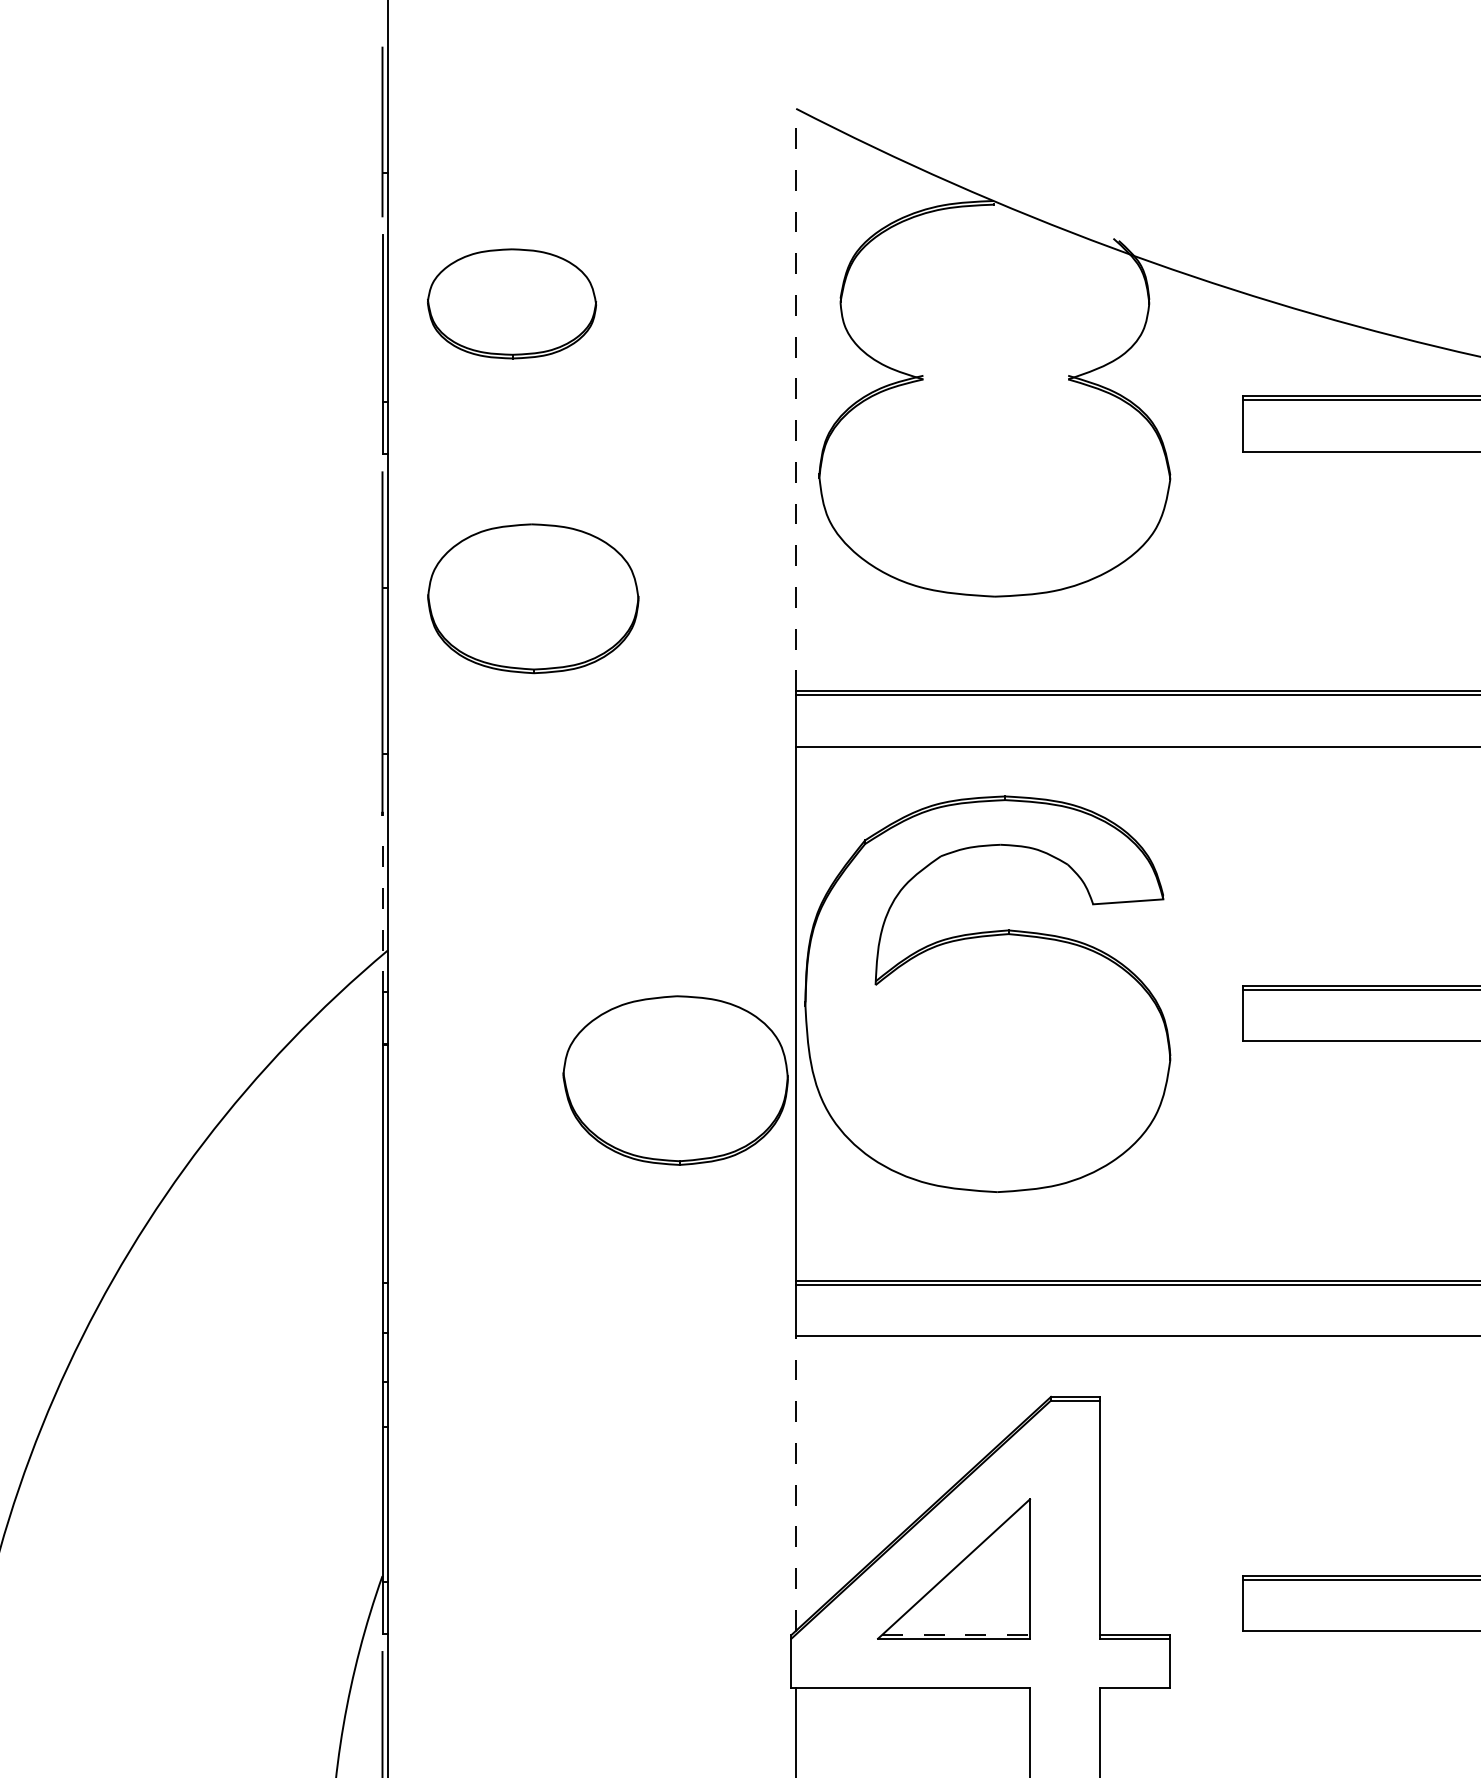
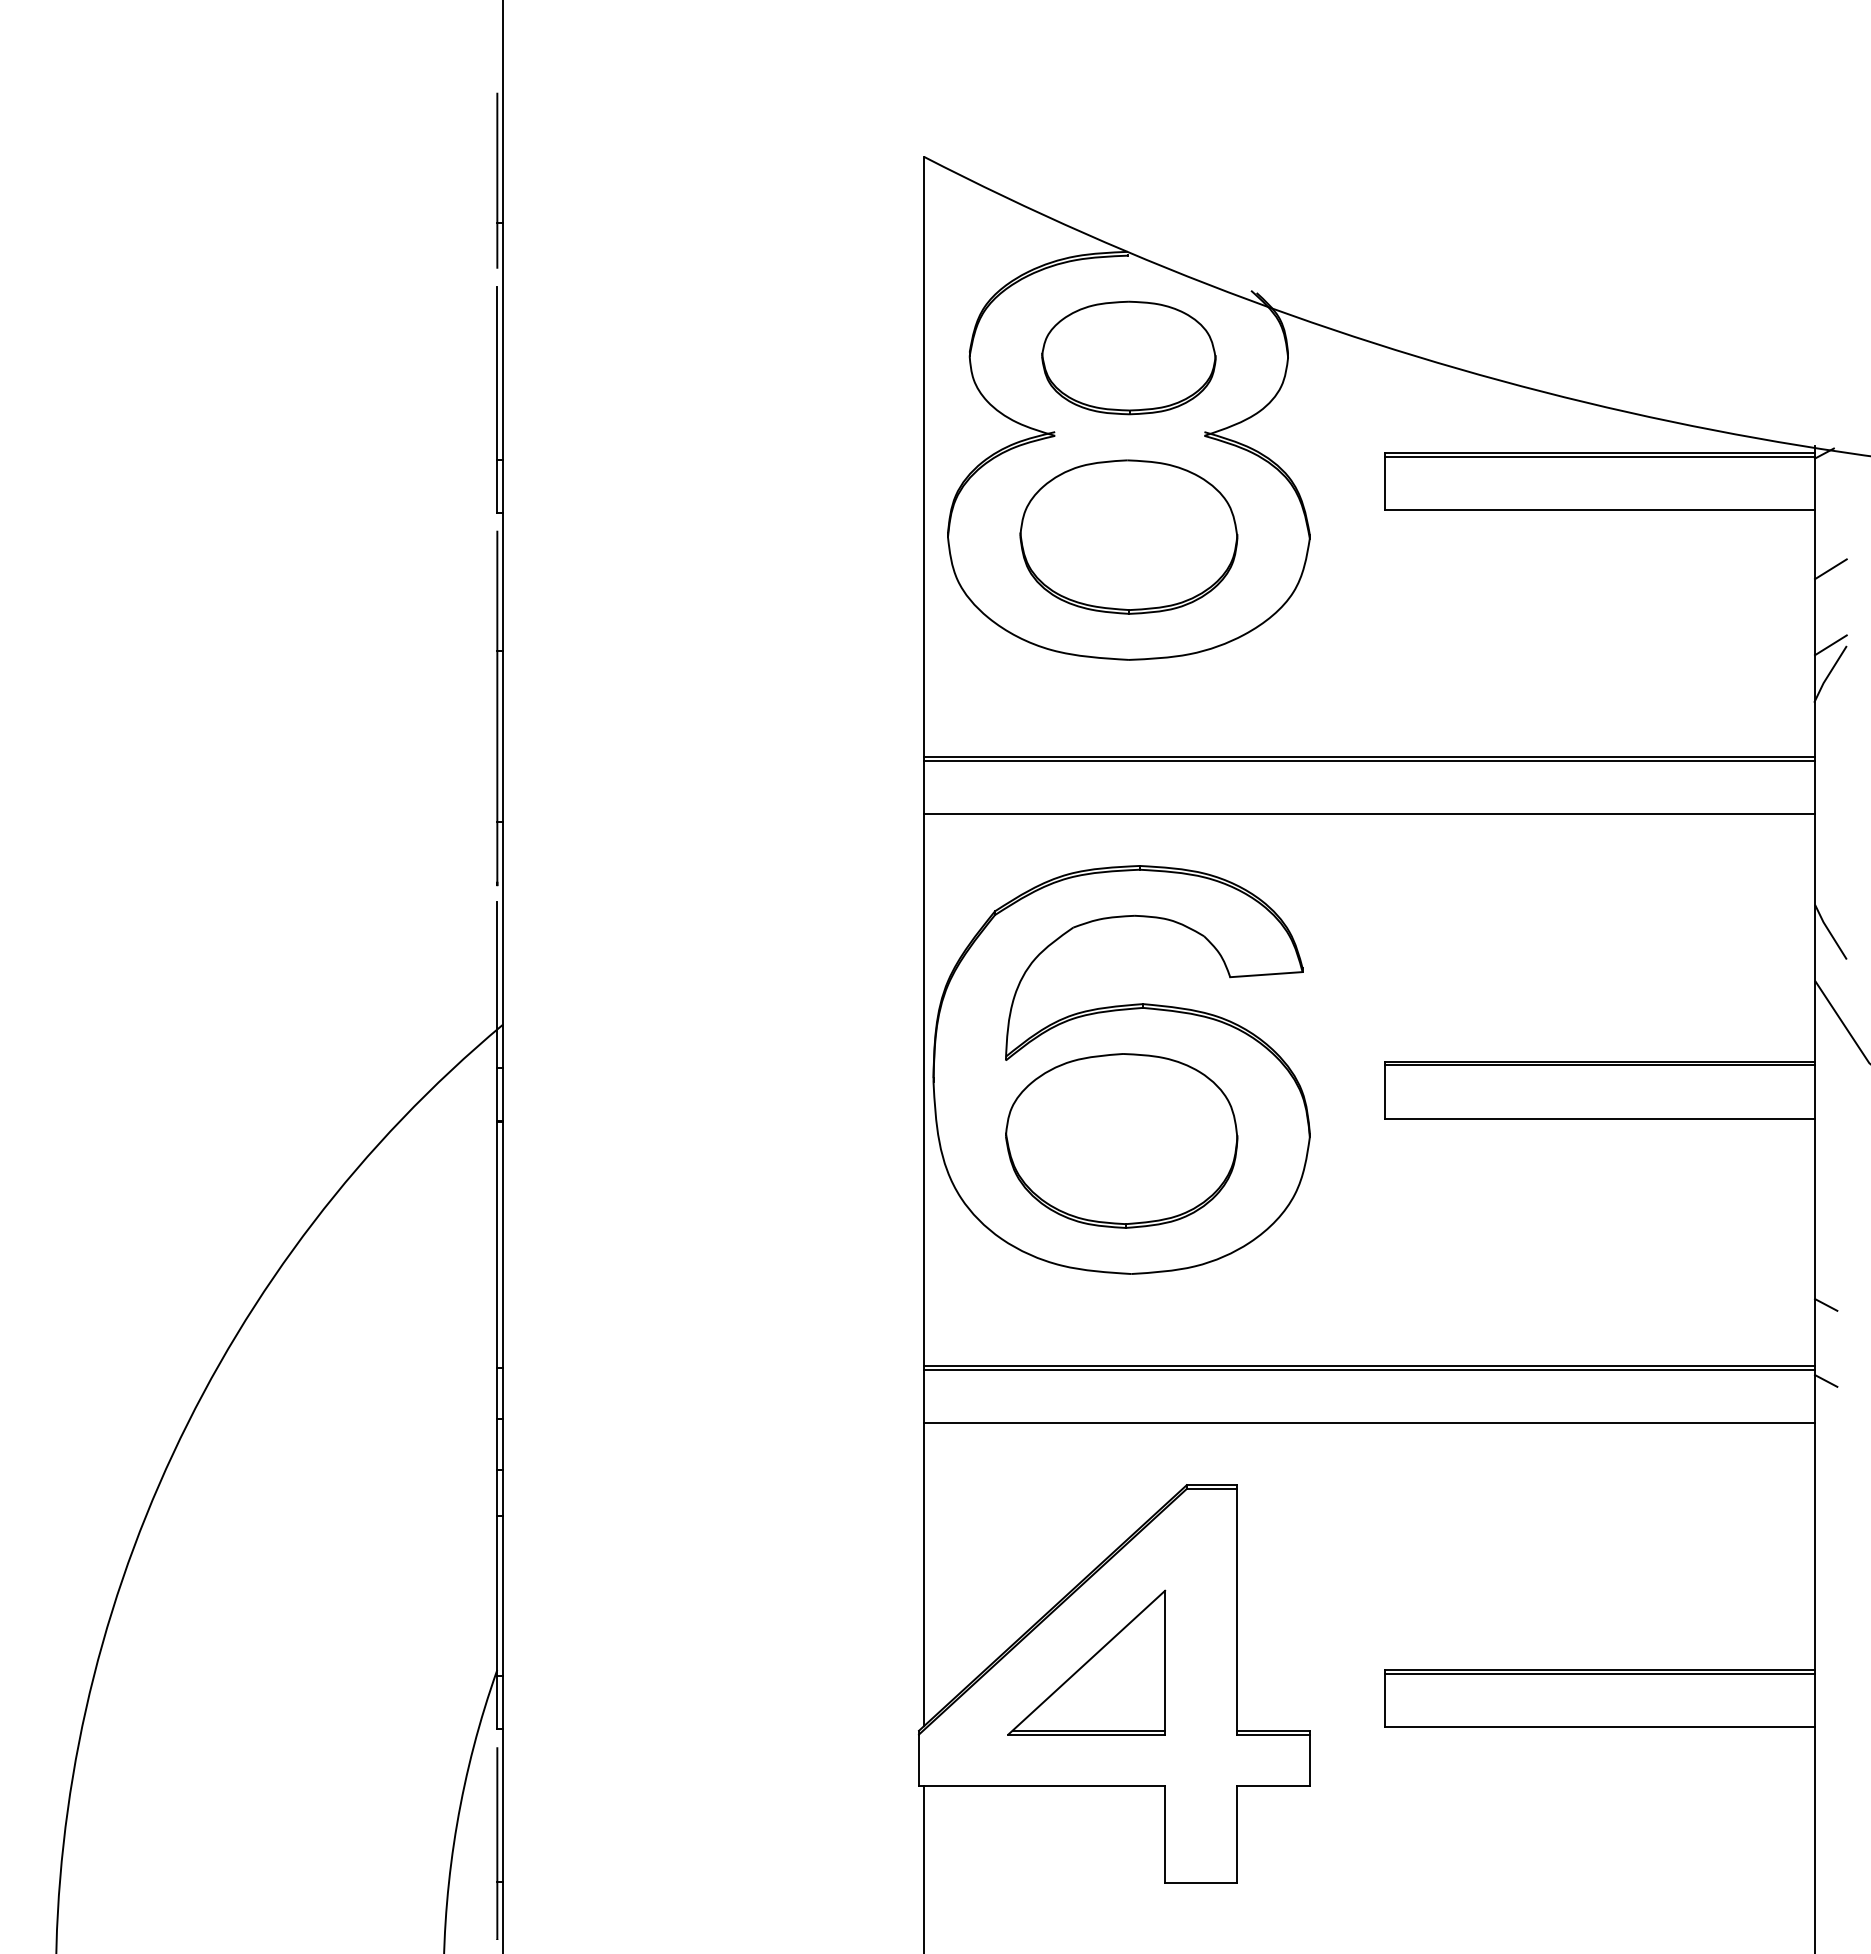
part: (511, 303) -> (1128, 357), moved
line: (795, 399) -> (923, 456), dashed -> solid
part: (532, 598) -> (1128, 536), moved
line: (382, 912) -> (497, 985), dashed -> solid
part: (675, 1080) -> (1121, 1140), moved
line: (795, 1483) -> (923, 1574), dashed -> solid
line: (956, 1634) -> (1089, 1730), dashed -> solid

